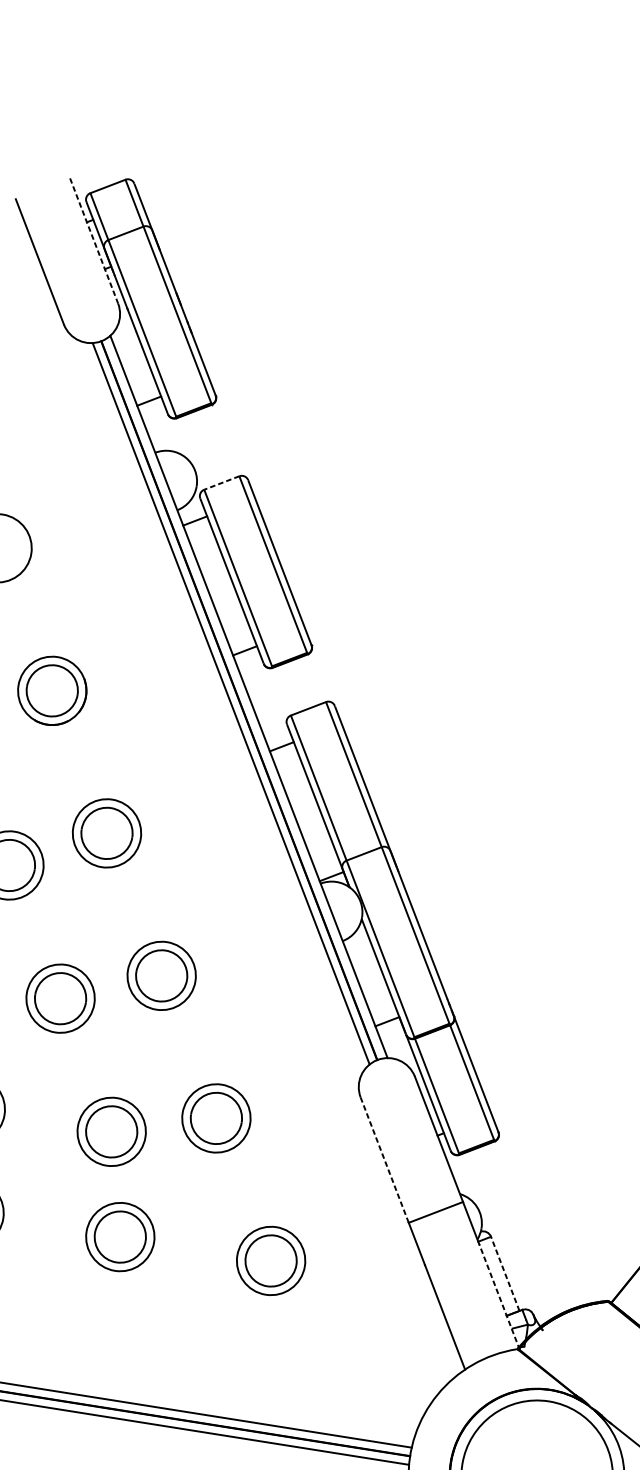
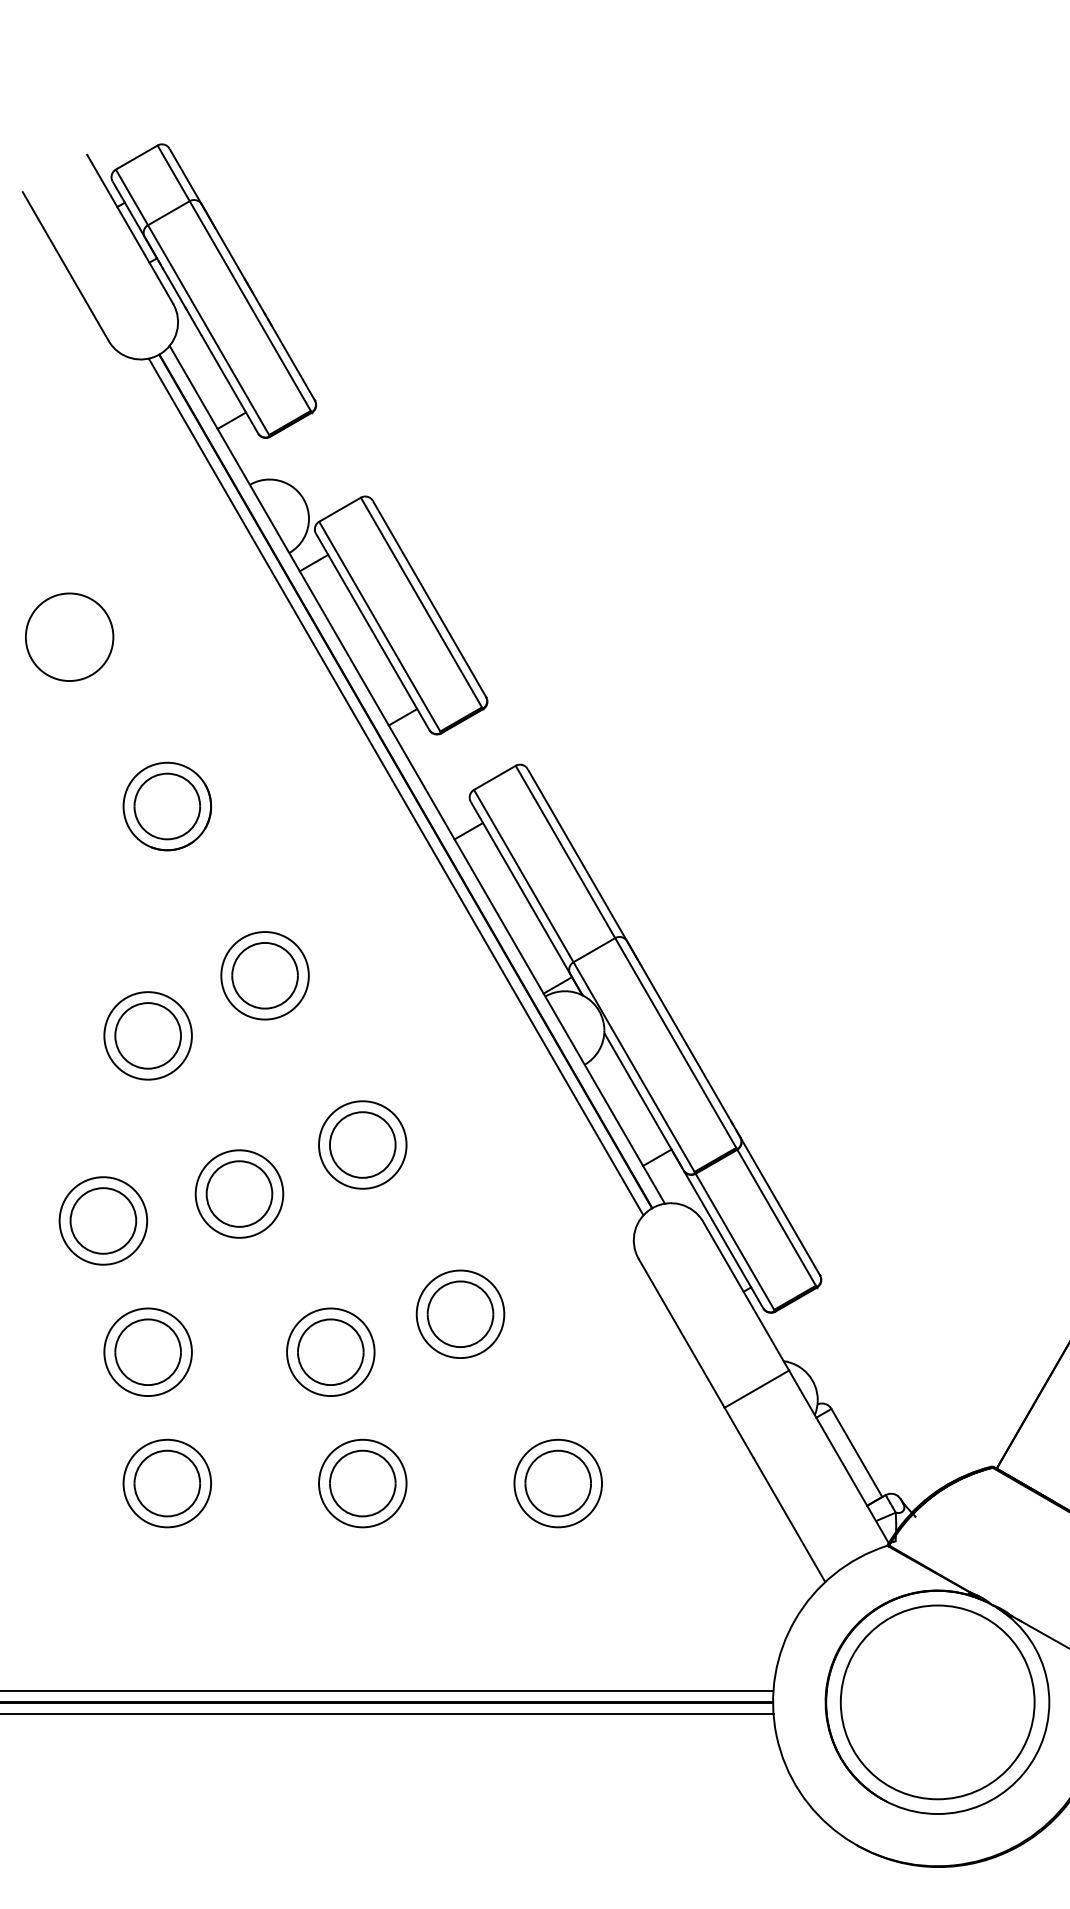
line: (94, 241) -> (130, 229), dashed -> solid
line: (221, 482) -> (339, 509), dashed -> solid
line: (384, 1160) -> (681, 1333), dashed -> solid
line: (505, 1273) -> (856, 1452), dashed -> solid
line: (499, 1297) -> (854, 1483), dashed -> solid

